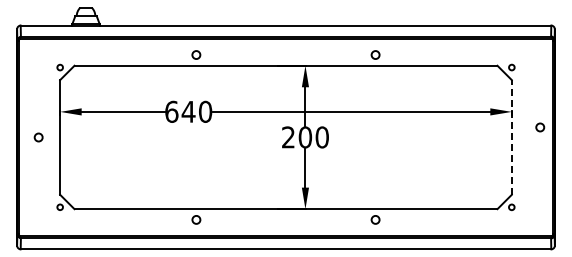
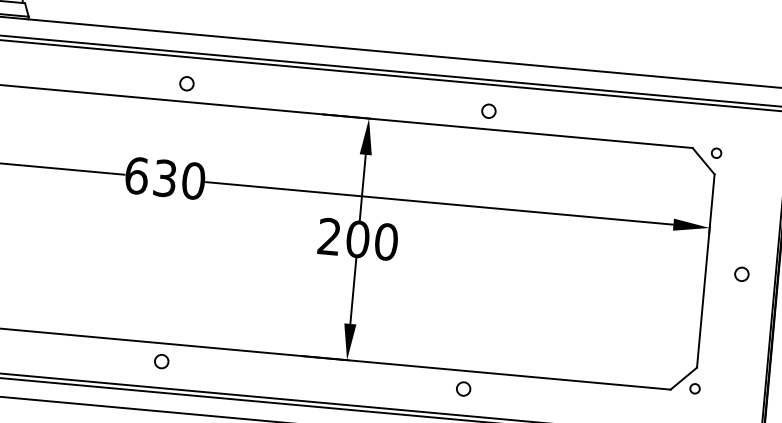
text: (188, 111) -> (164, 177), 640 -> 630
circle: (540, 127) -> (742, 274), moved
line: (511, 136) -> (705, 269), dashed -> solid

